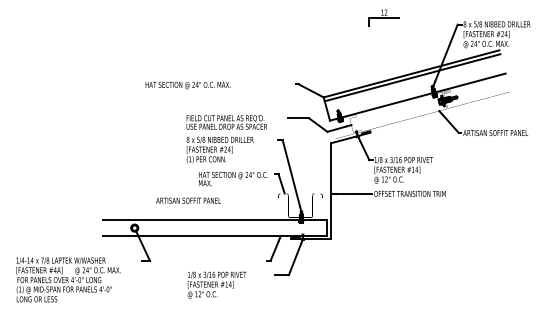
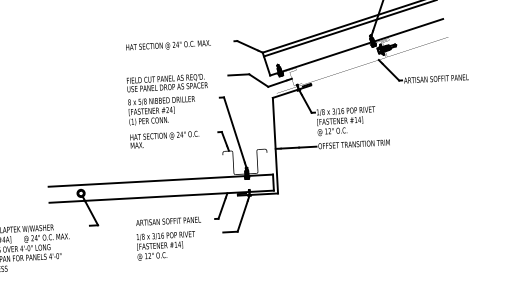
text: (187, 85) -> (167, 45), moved
text: (233, 178) -> (165, 139), moved
text: (188, 200) -> (168, 221), moved

